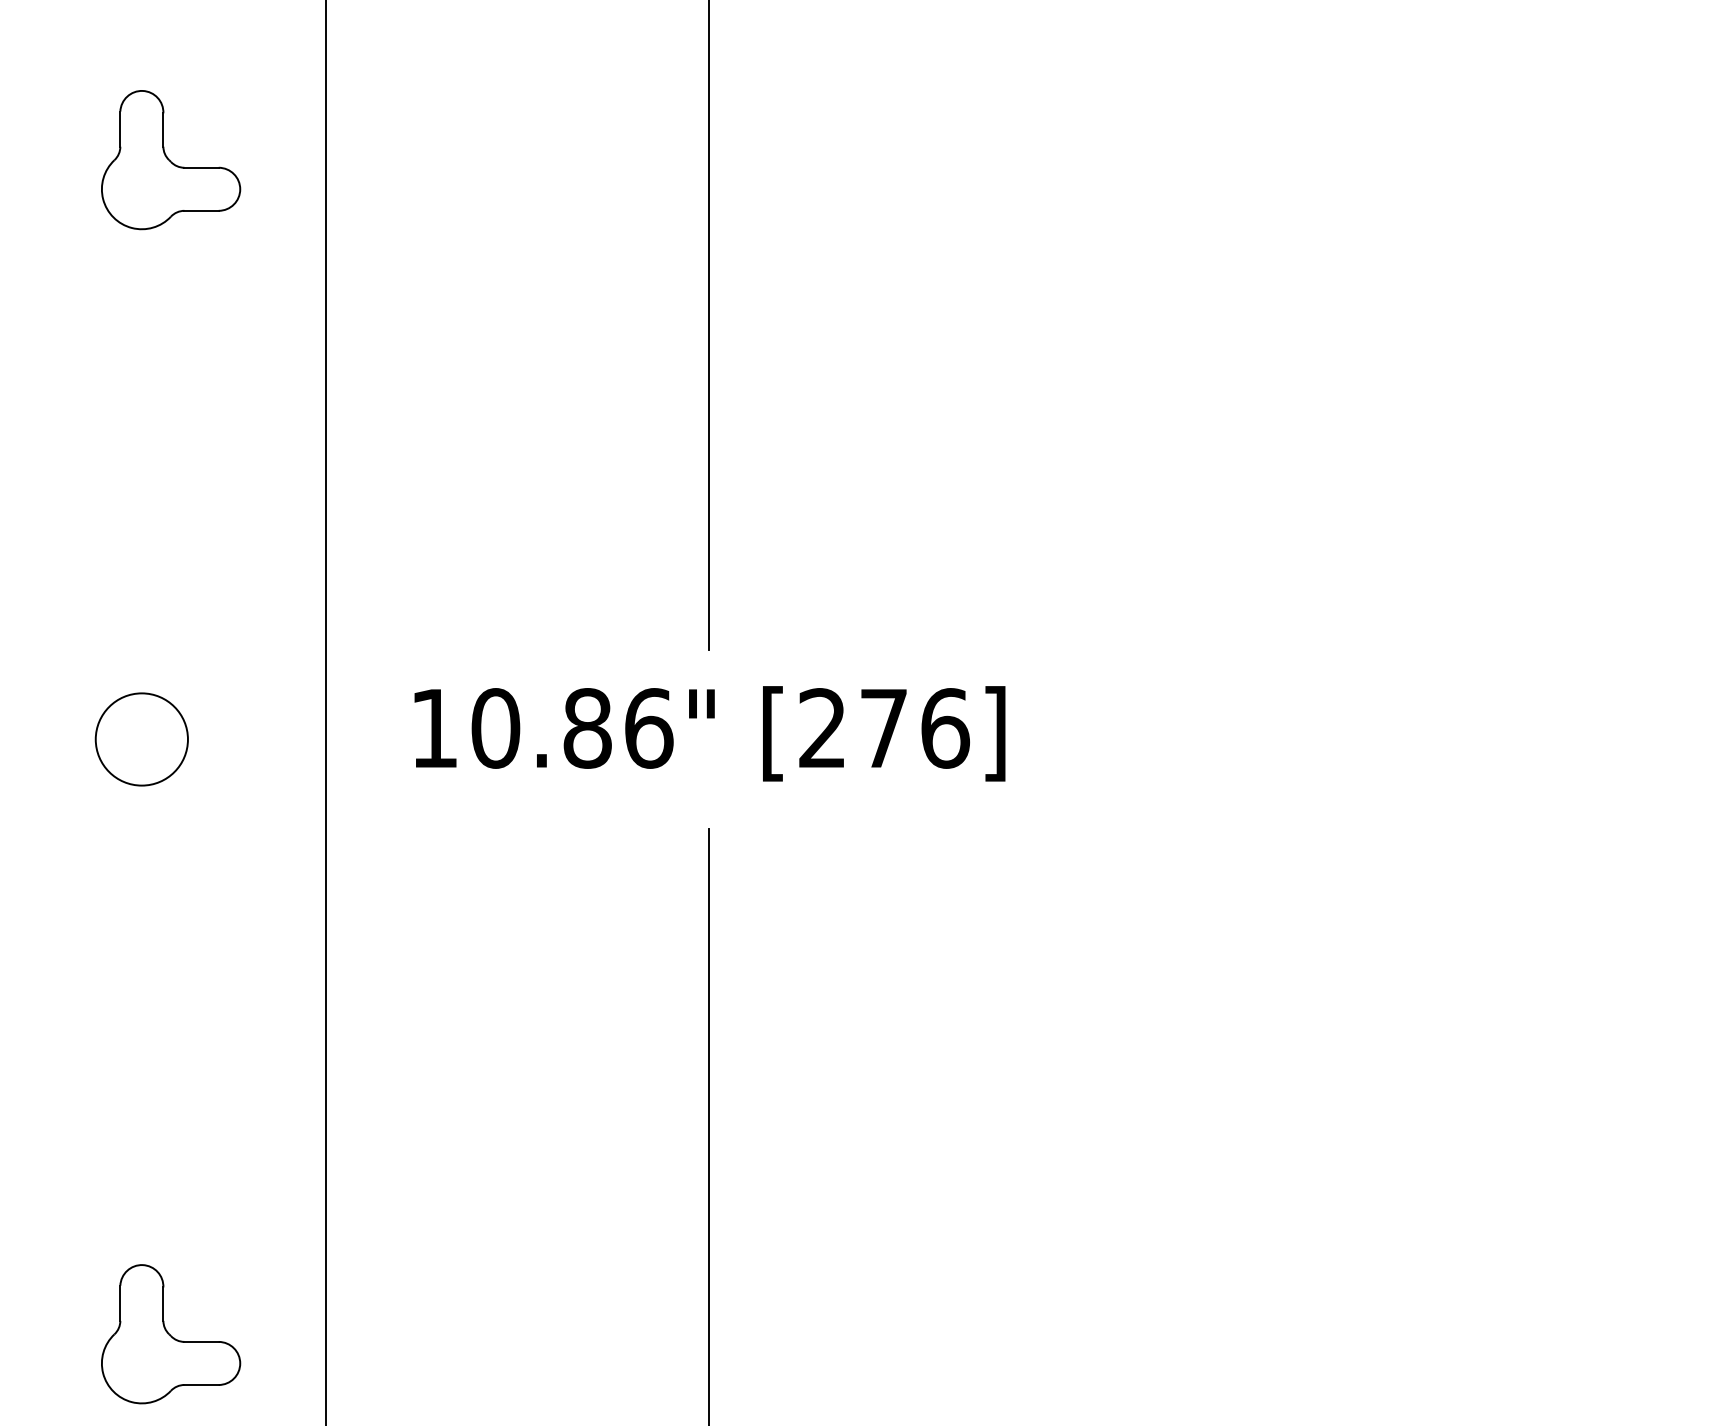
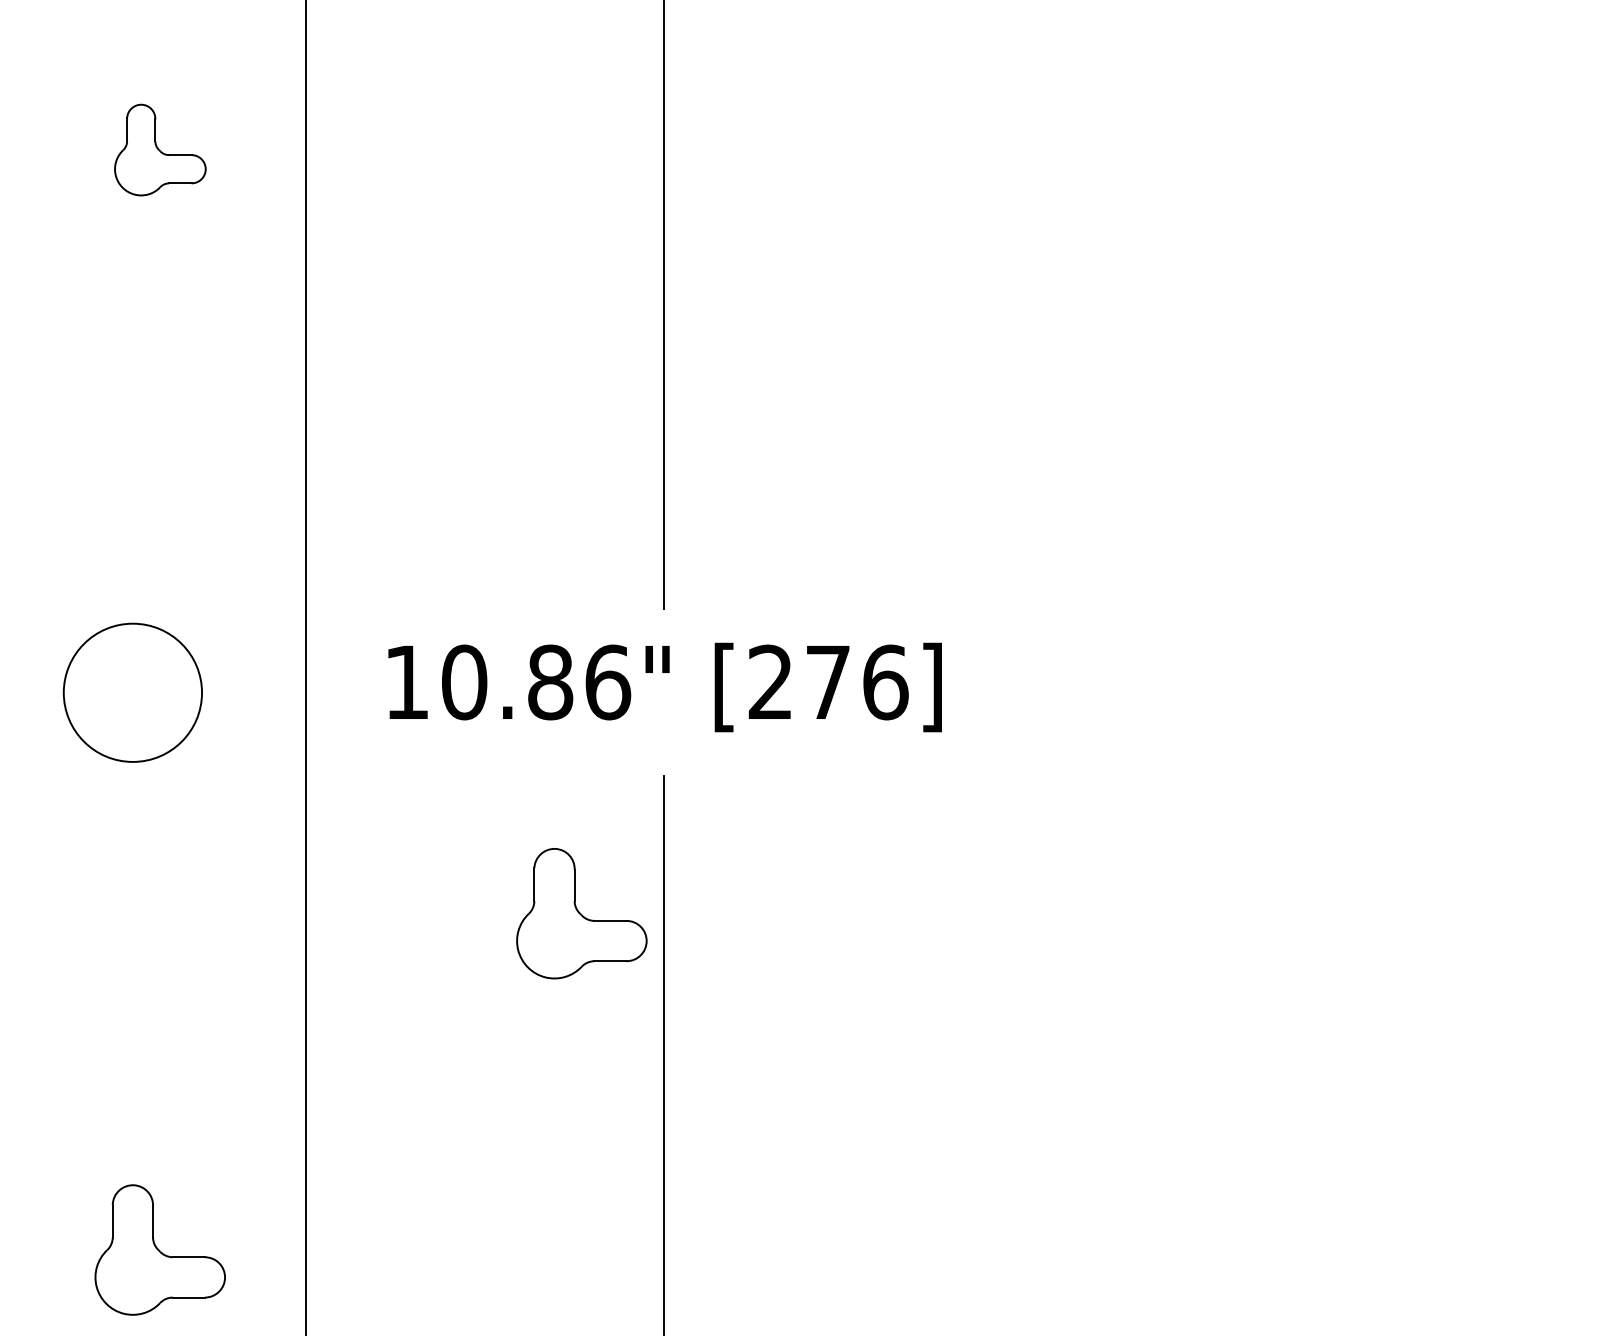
part: (171, 160) -> (160, 150), size x0.7
circle: (141, 739) -> (132, 692), size x1.6
part: (621, 975) -> (582, 913), added

